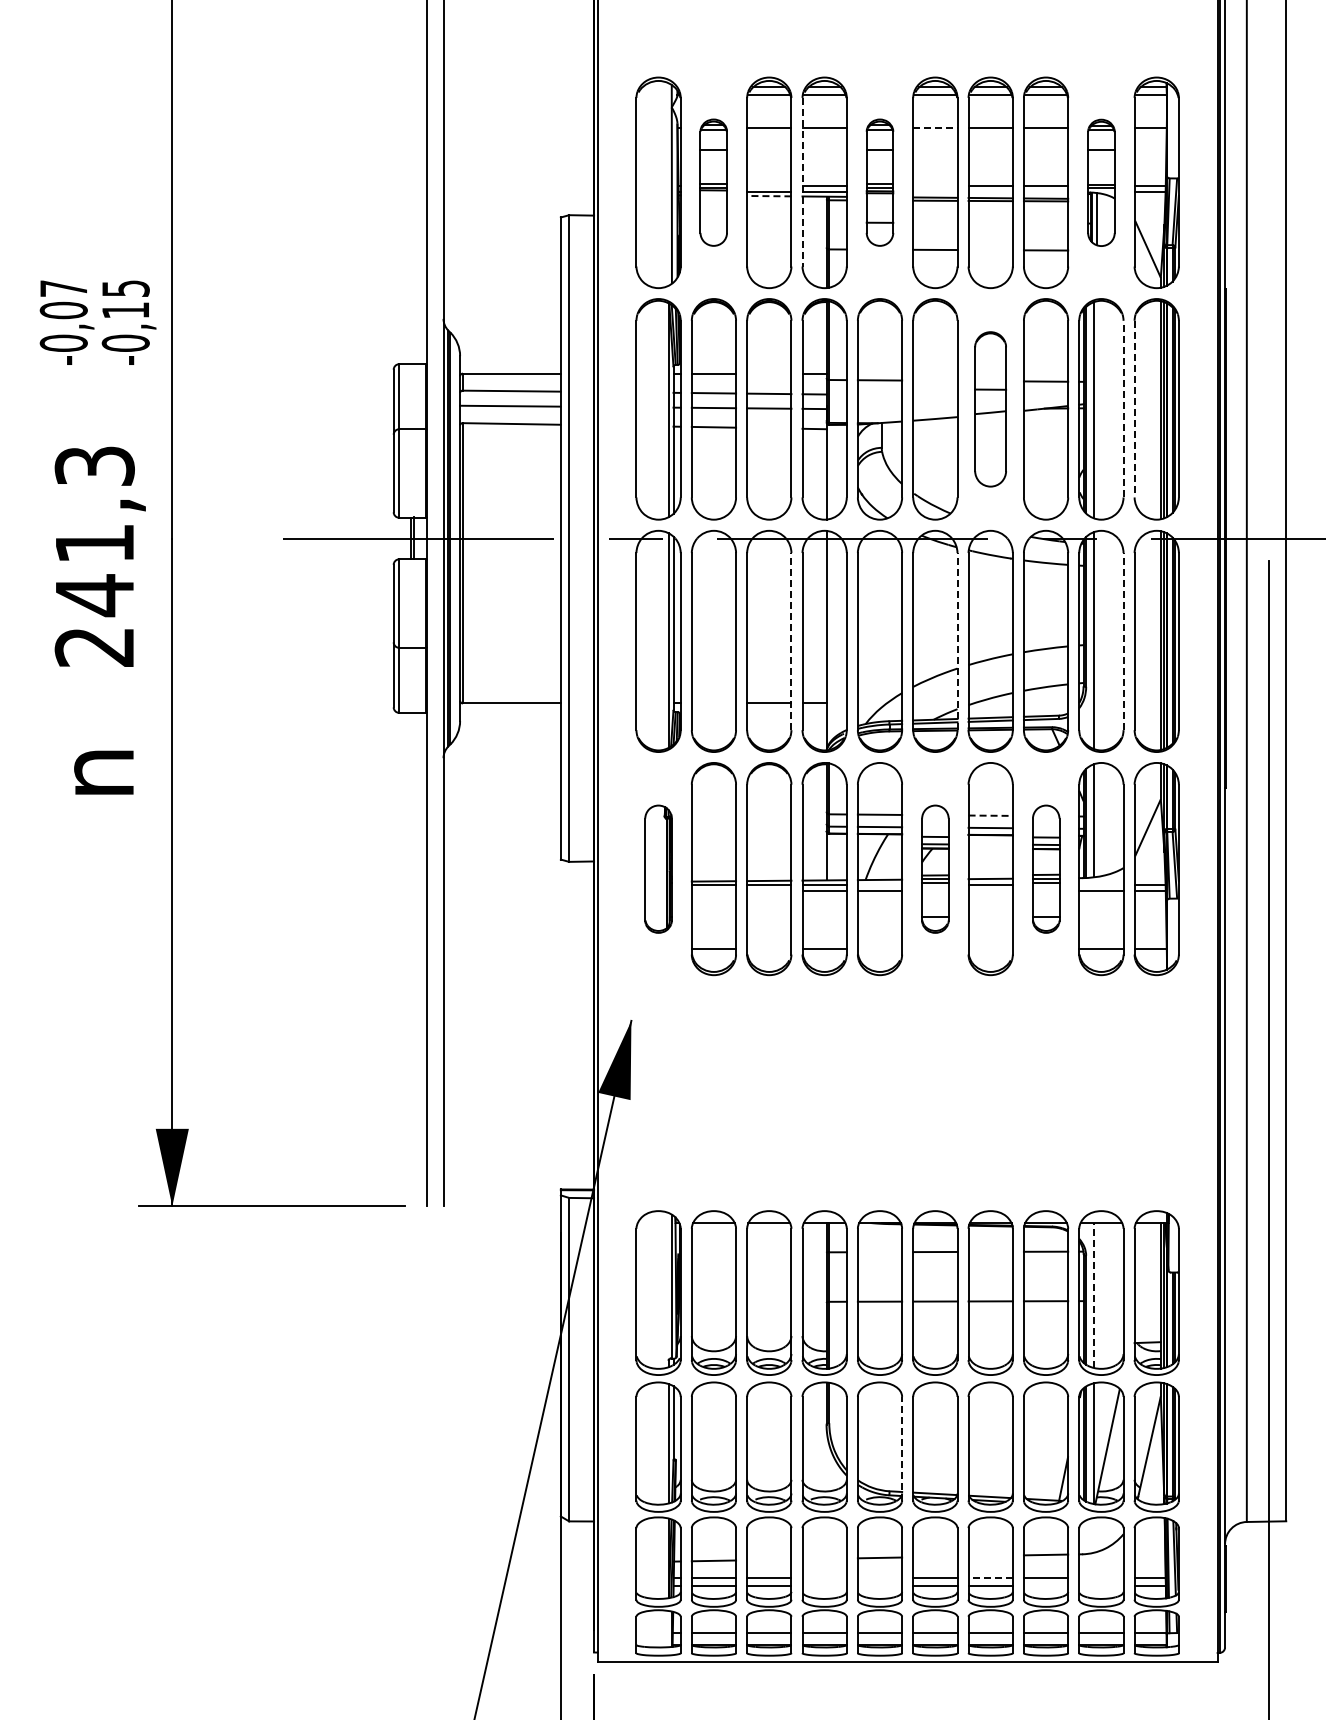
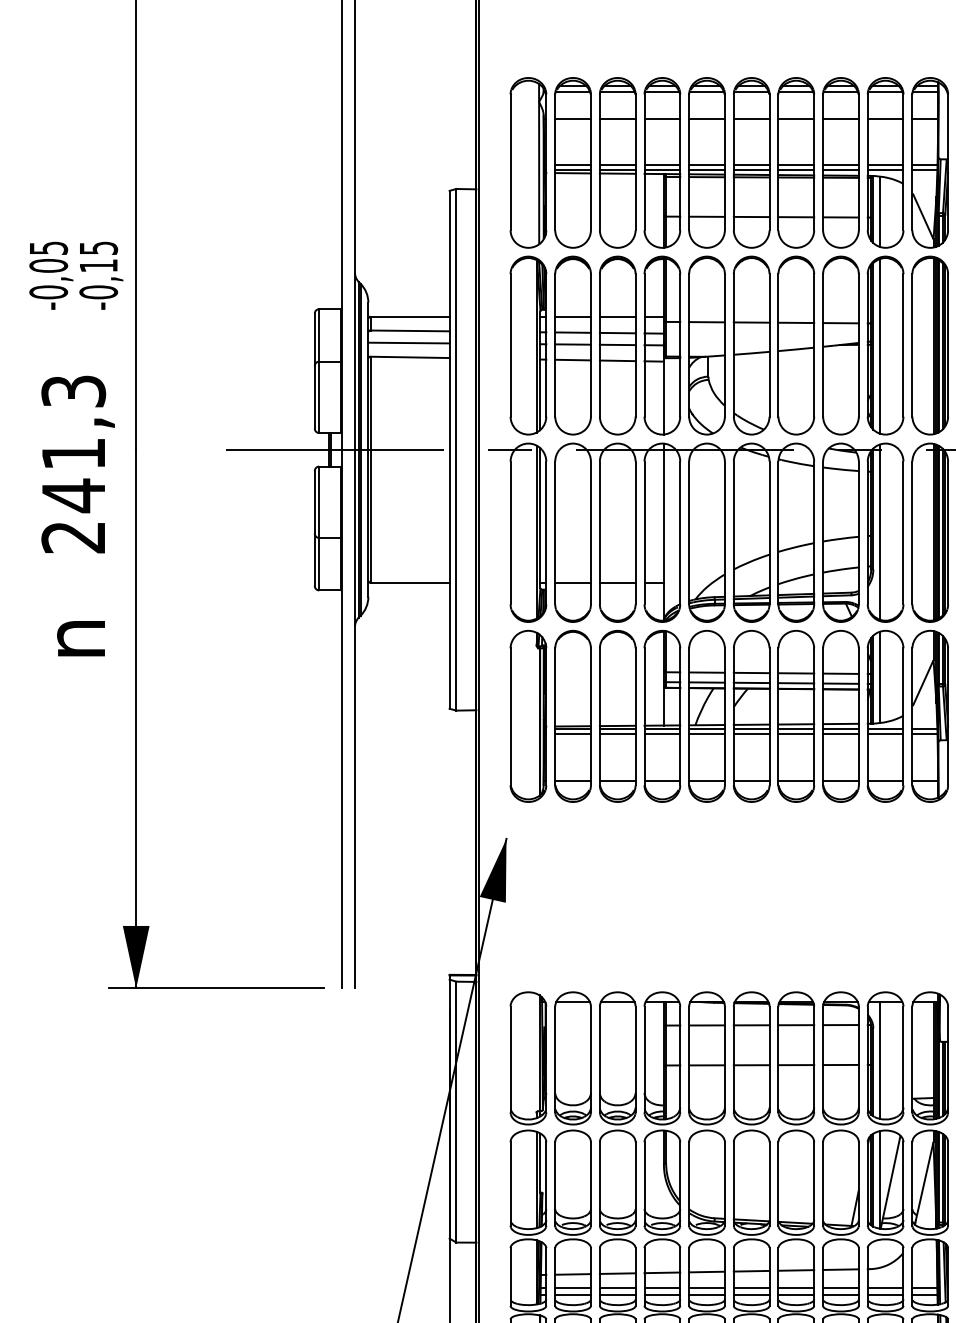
line: (935, 128) -> (751, 119), dashed -> solid
part: (713, 182) -> (572, 162), size x1.67
line: (802, 182) -> (644, 162), dashed -> solid
part: (879, 182) -> (706, 162), size x1.67
part: (1101, 182) -> (885, 162), size x1.67
line: (769, 185) -> (617, 165), added
line: (935, 185) -> (751, 165), added
line: (935, 191) -> (751, 169), added
line: (990, 191) -> (796, 169), added
line: (1045, 191) -> (840, 169), added
line: (768, 196) -> (617, 173), dashed -> solid
line: (990, 250) -> (796, 217), added
text: (63, 288) -> (48, 248), -0,07 -> -0,05
line: (769, 373) -> (617, 316), added
line: (935, 380) -> (751, 322), added
line: (1123, 408) -> (903, 344), dashed -> solid
part: (990, 409) -> (796, 345), size x1.43
line: (1134, 409) -> (912, 345), dashed -> solid
line: (769, 427) -> (617, 360), added
line: (791, 641) -> (635, 532), dashed -> solid
line: (957, 641) -> (769, 532), dashed -> solid
line: (1123, 641) -> (903, 532), dashed -> solid
line: (713, 703) -> (572, 582), added
line: (991, 815) -> (796, 673), dashed -> solid
part: (658, 869) -> (528, 716), size x1.67
part: (935, 869) -> (751, 716), size x1.67
part: (1046, 869) -> (841, 716), size x1.67
line: (879, 885) -> (706, 729), added
line: (1101, 885) -> (885, 729), added
line: (713, 891) -> (572, 734), added
line: (769, 891) -> (617, 734), added
line: (990, 891) -> (796, 734), added
line: (769, 949) -> (617, 781), added
line: (879, 949) -> (706, 781), added
line: (990, 949) -> (796, 781), added
line: (990, 1251) -> (796, 1024), added
line: (879, 1252) -> (706, 1025), added
line: (1094, 1295) -> (880, 1060), dashed -> solid
line: (902, 1448) -> (725, 1183), dashed -> solid
line: (990, 1555) -> (796, 1270), added
line: (935, 1556) -> (751, 1270), added
line: (824, 1558) -> (662, 1272), added
line: (769, 1559) -> (617, 1273), added
line: (824, 1578) -> (662, 1288), added
line: (879, 1578) -> (706, 1288), added
line: (990, 1578) -> (796, 1288), dashed -> solid
line: (1101, 1578) -> (885, 1288), added
line: (824, 1586) -> (662, 1295), added
line: (879, 1586) -> (706, 1295), added
line: (1045, 1586) -> (840, 1295), added
line: (1101, 1586) -> (885, 1295), added

